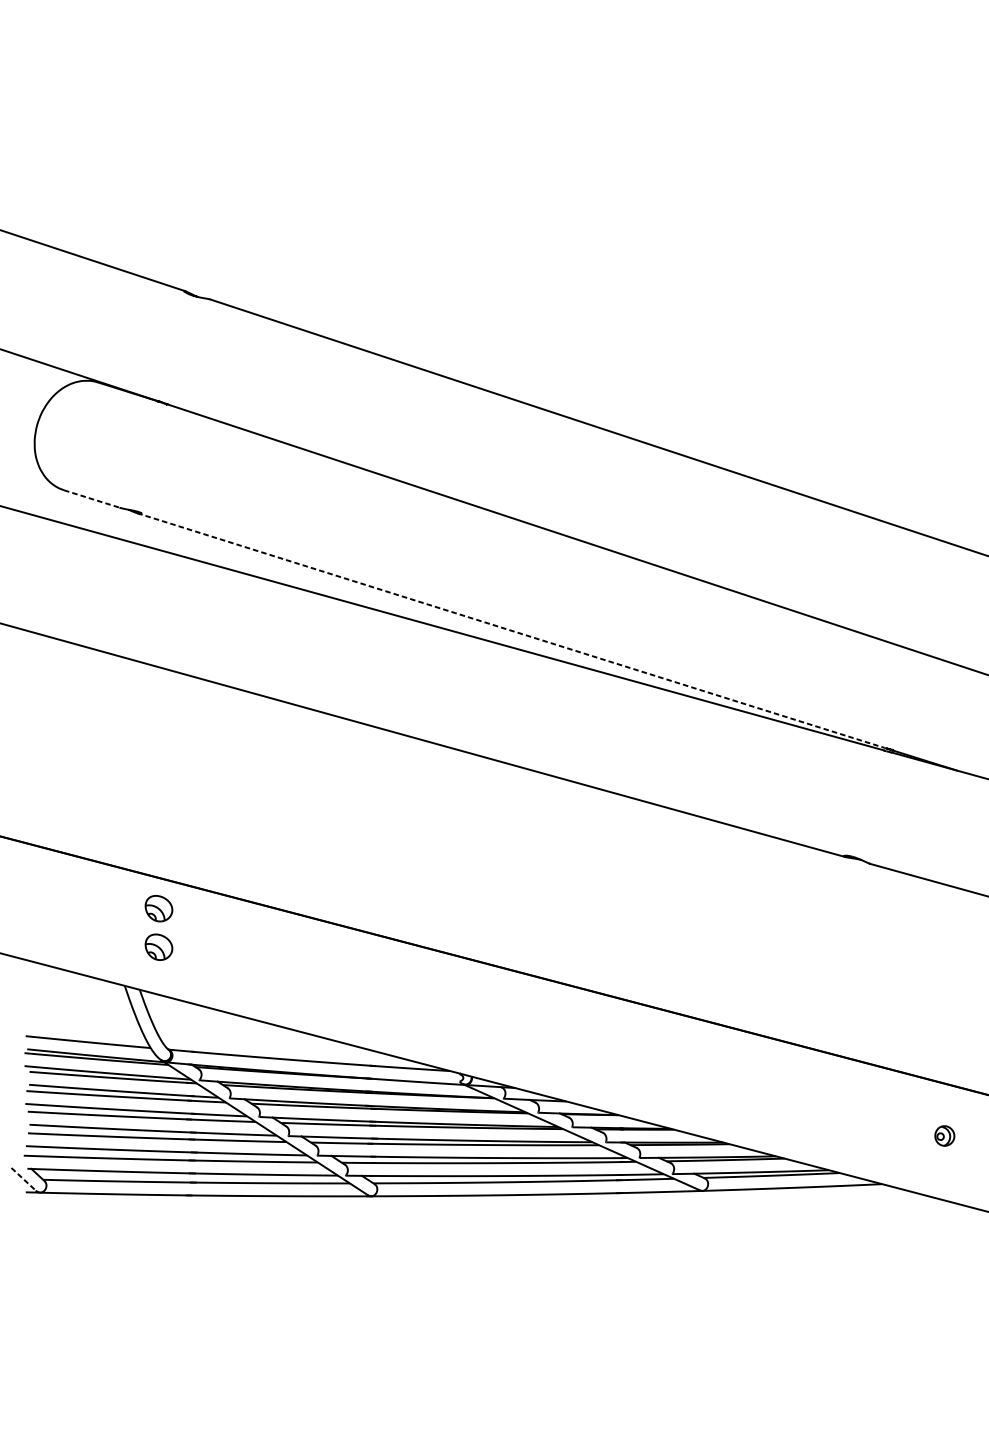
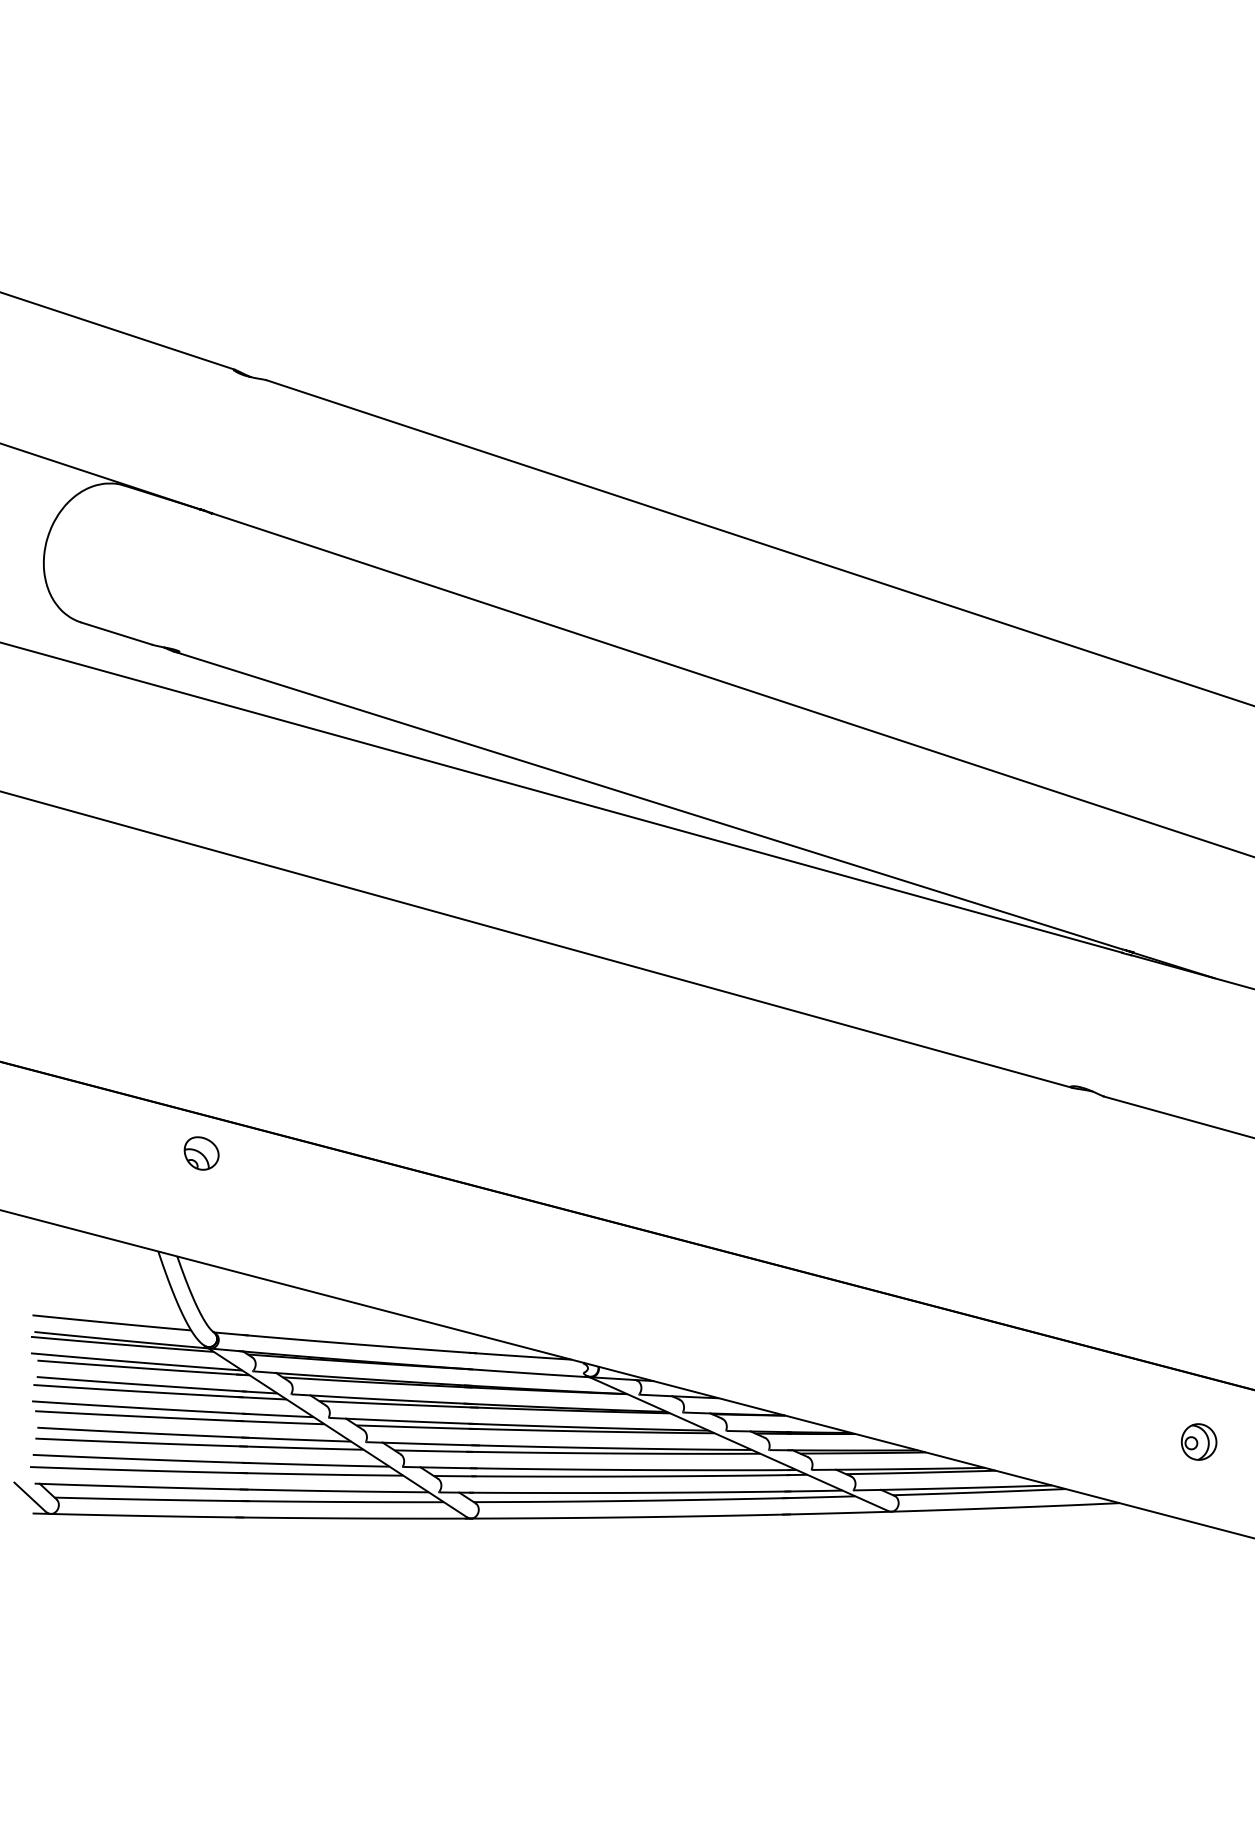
line: (91, 498) -> (116, 633), dashed -> solid
line: (511, 630) -> (648, 800), dashed -> solid
part: (158, 947) -> (201, 1202), removed
part: (944, 1135) -> (1198, 1441), size x1.43
line: (24, 1179) -> (30, 1497), dashed -> solid

